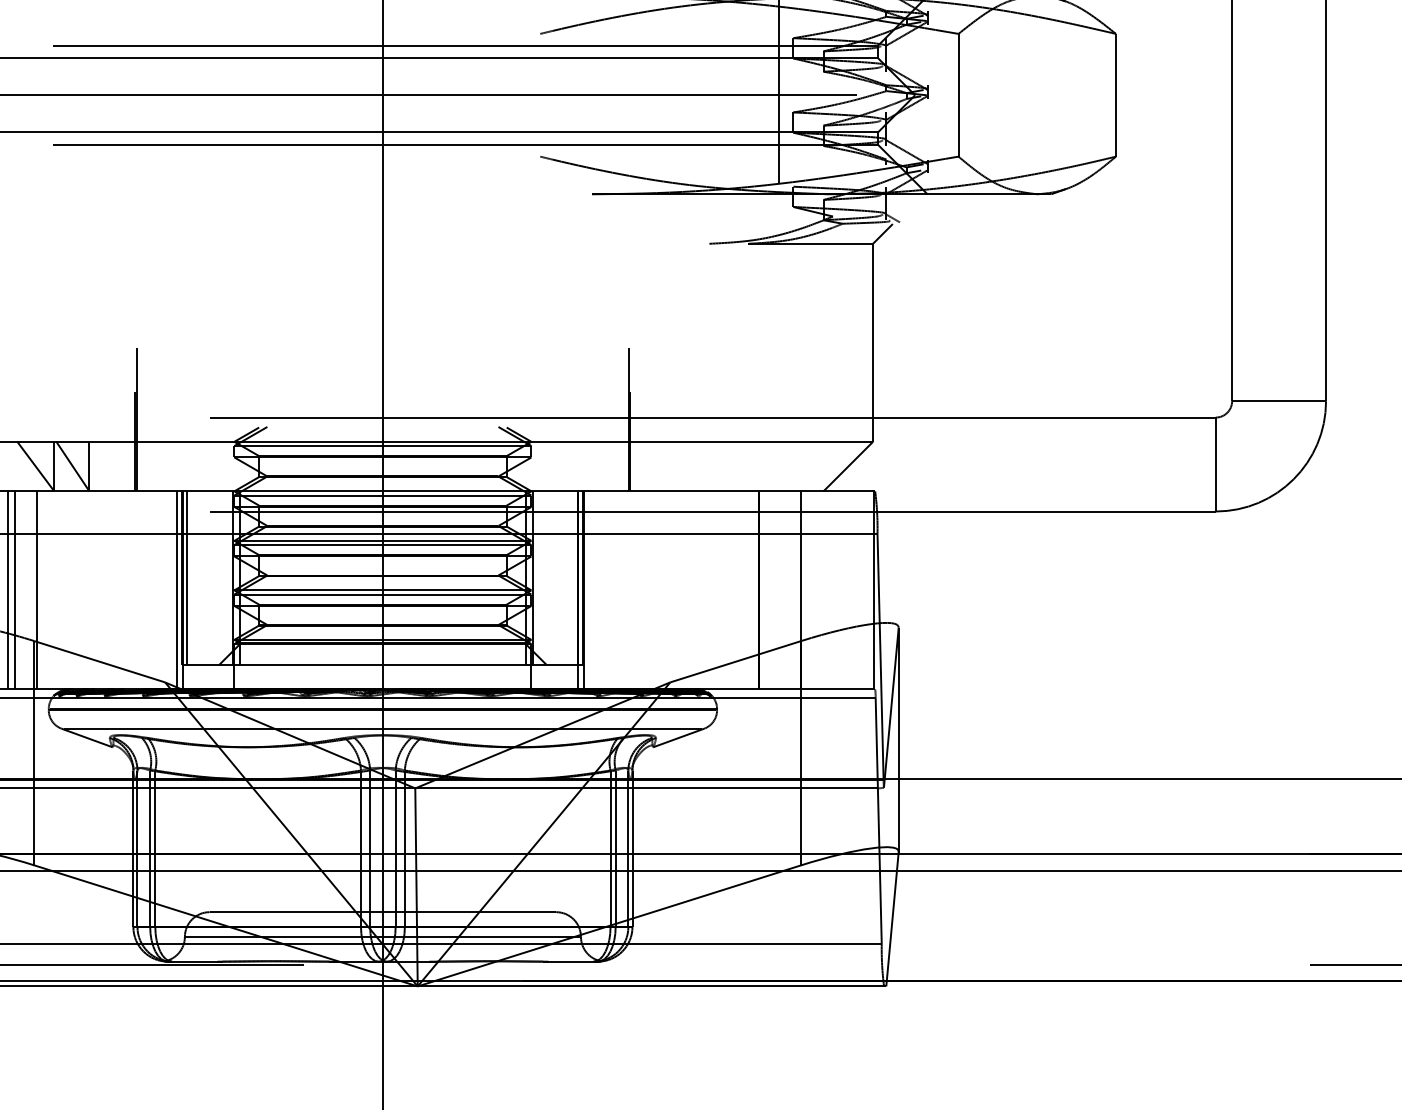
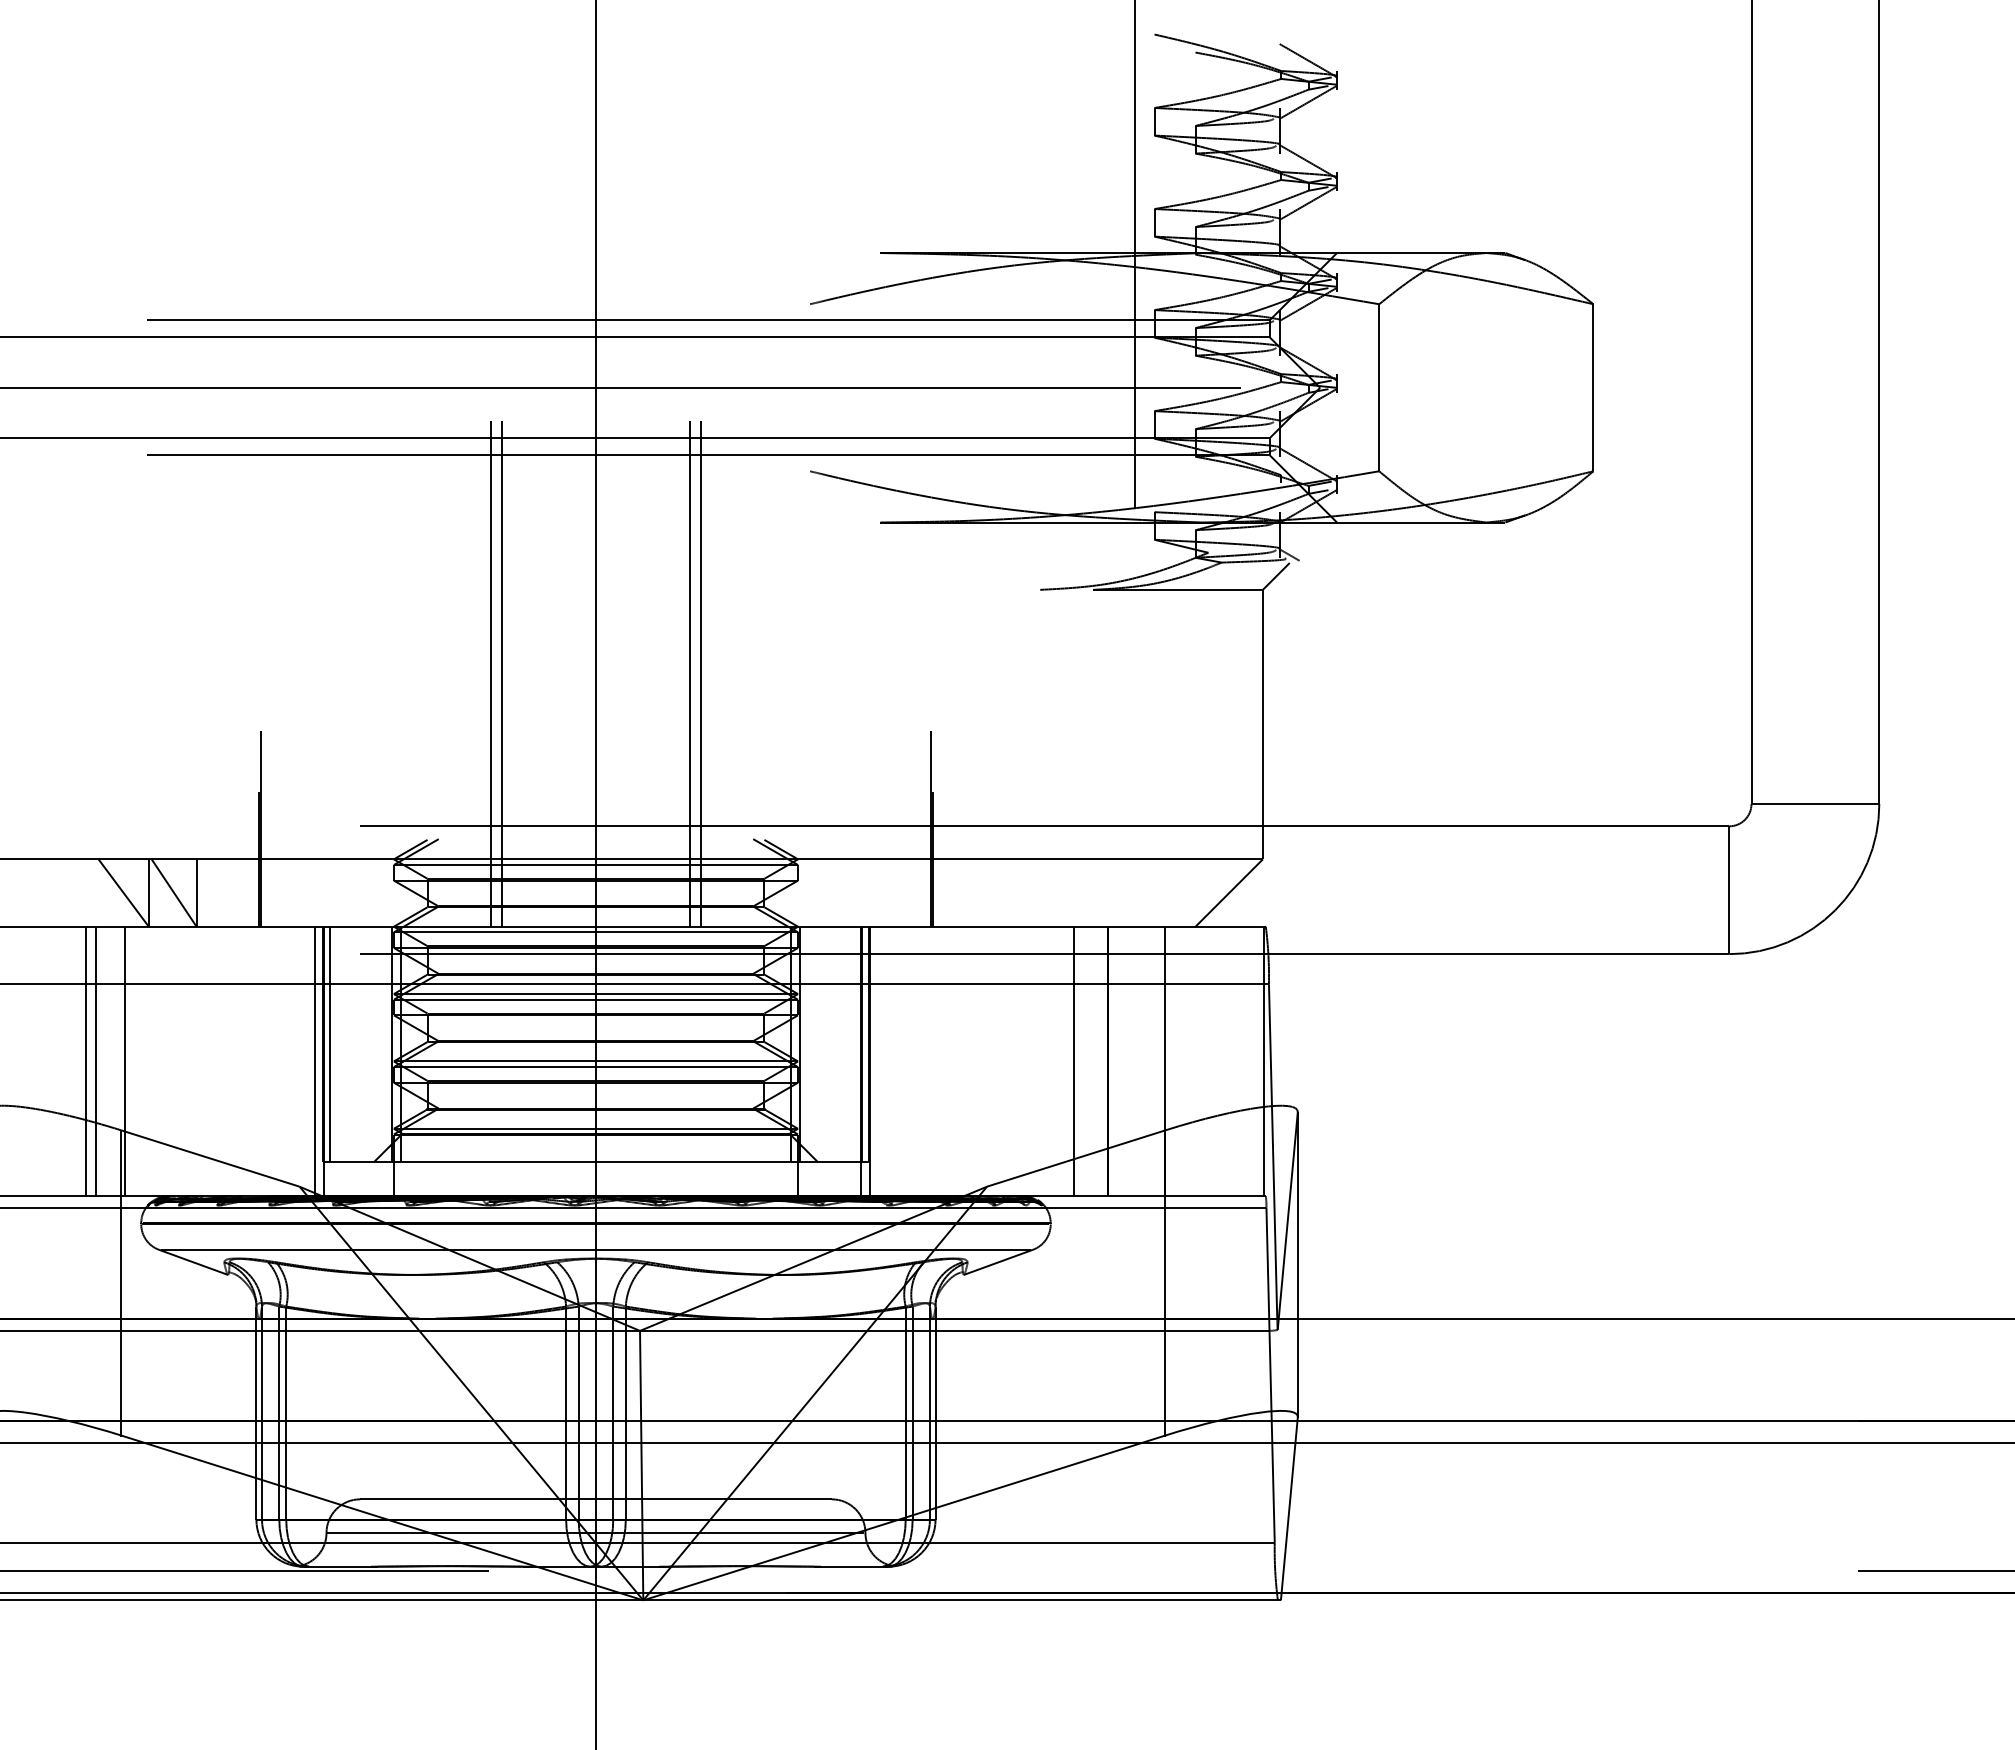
line: (305, 305) -> (490, 673), added
line: (313, 305) -> (501, 673), added
line: (452, 305) -> (690, 673), added
line: (459, 305) -> (700, 673), added
line: (734, 590) -> (1074, 1061), added

